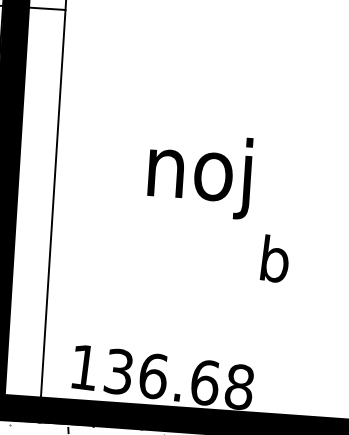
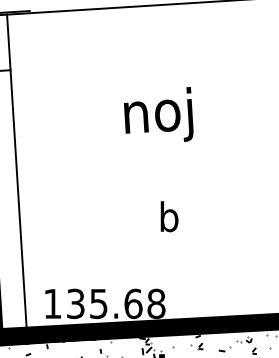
text: (199, 173) -> (158, 114), moved
text: (154, 375) -> (99, 303), 136.68 -> 135.68

